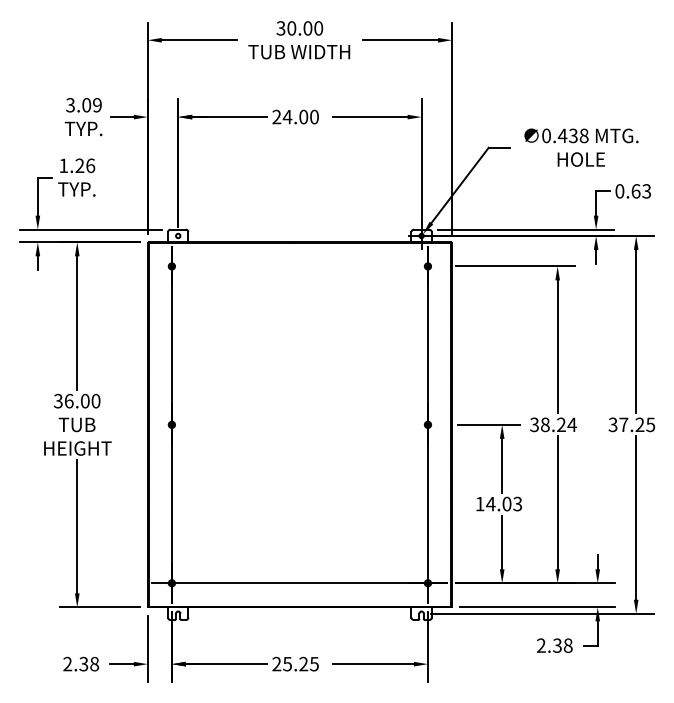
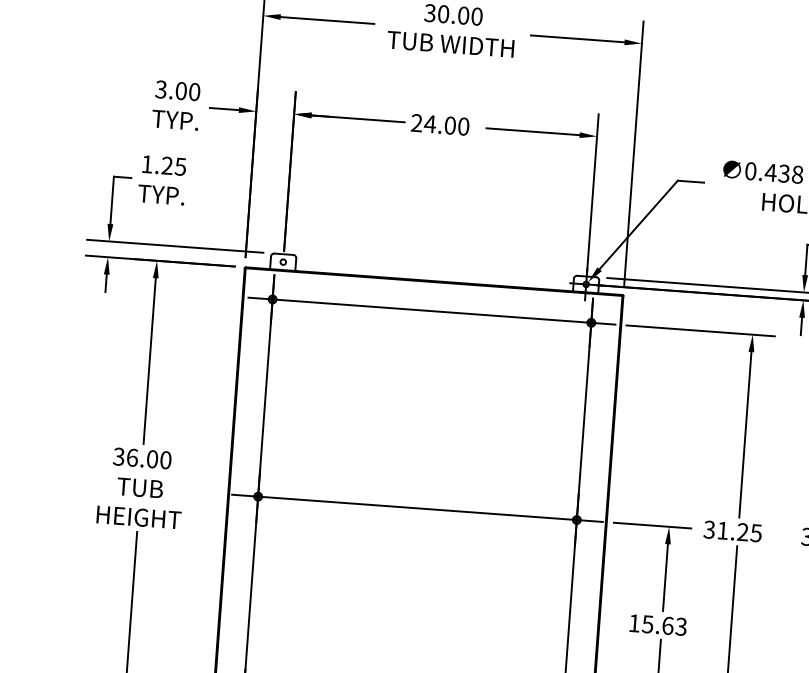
text: (97, 105) -> (194, 92), 3.09 -> 3.00
text: (90, 165) -> (180, 166), 1.26 -> 1.25
line: (299, 266) -> (431, 311), added
line: (299, 424) -> (416, 507), added
text: (558, 424) -> (739, 531), 38.24 -> 31.25
text: (498, 503) -> (657, 624), 14.03 -> 15.63

